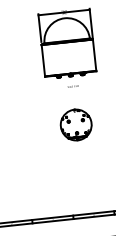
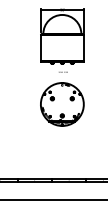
part: (76, 125) -> (62, 104), size x1.67

